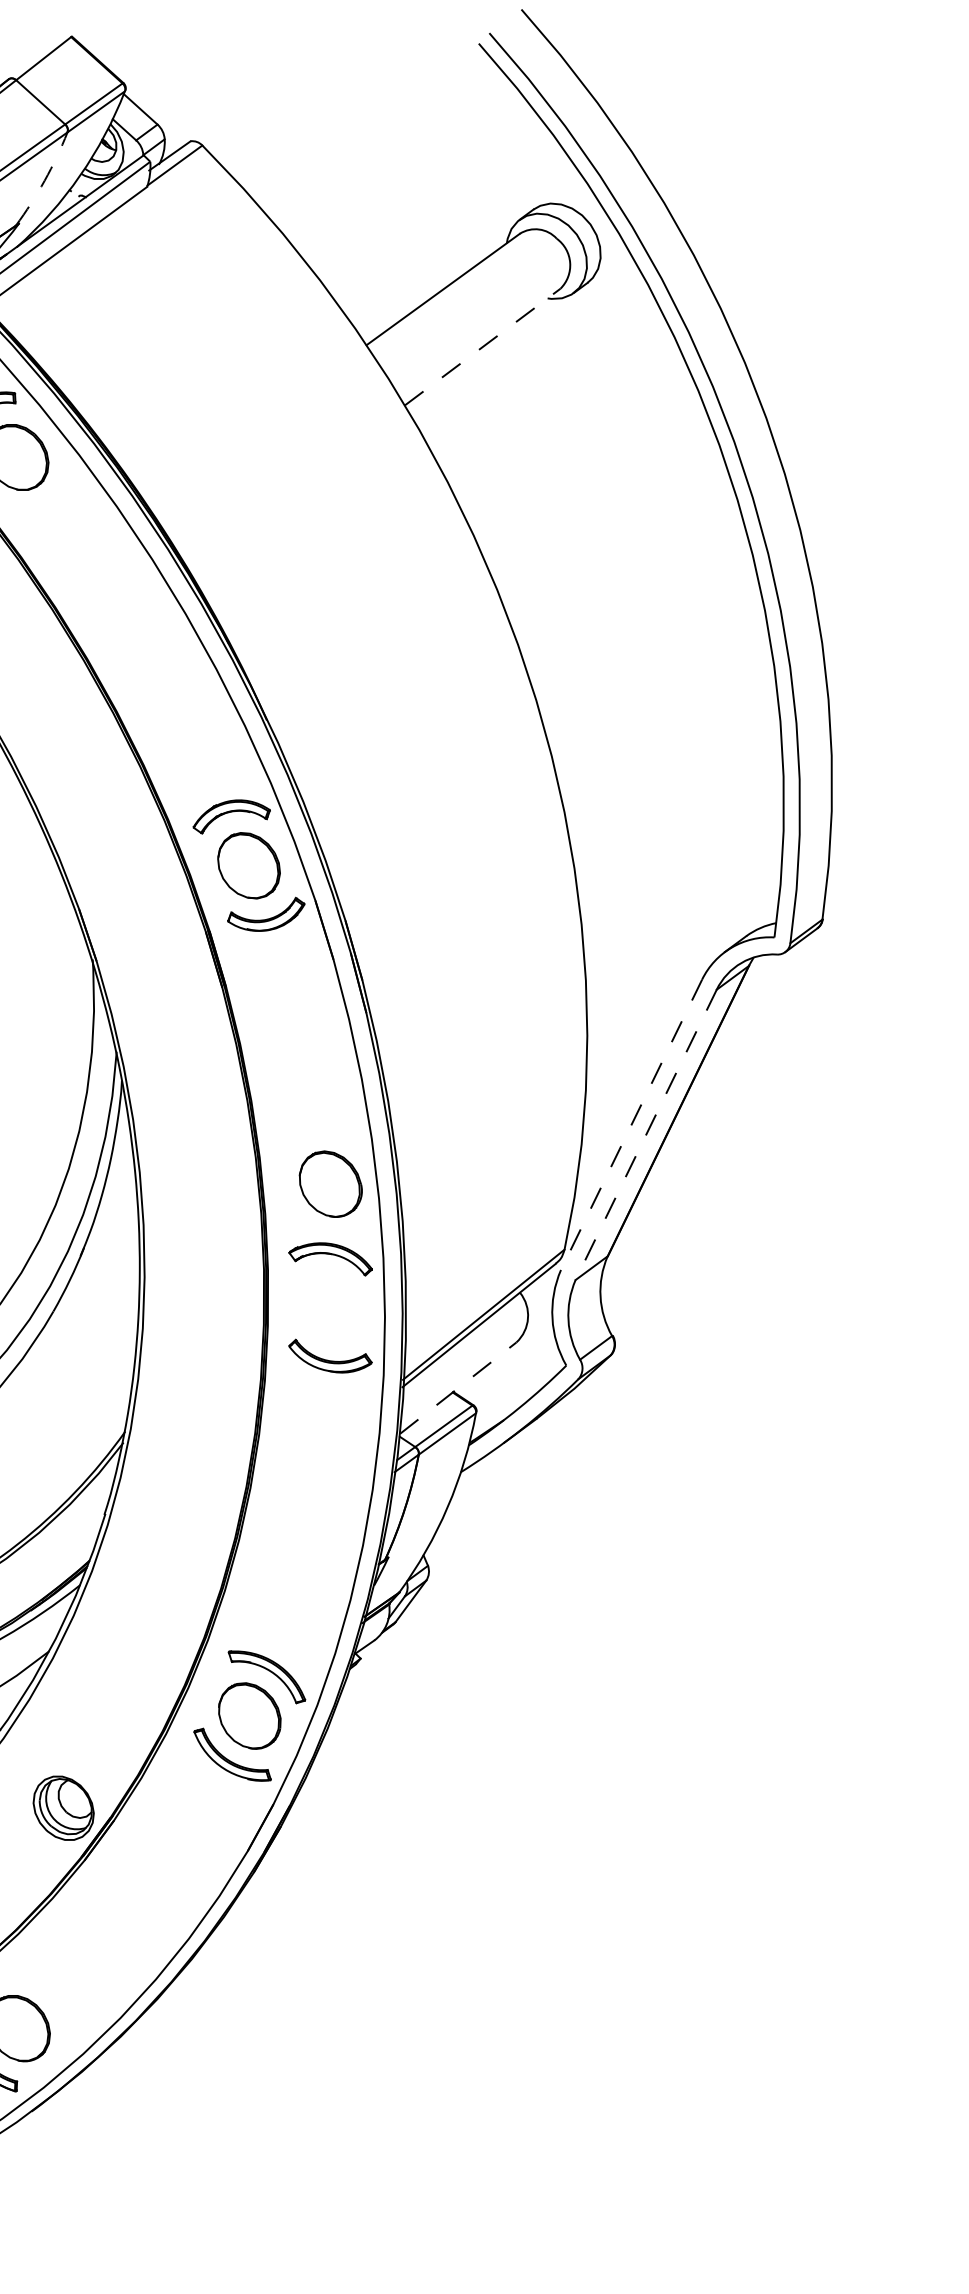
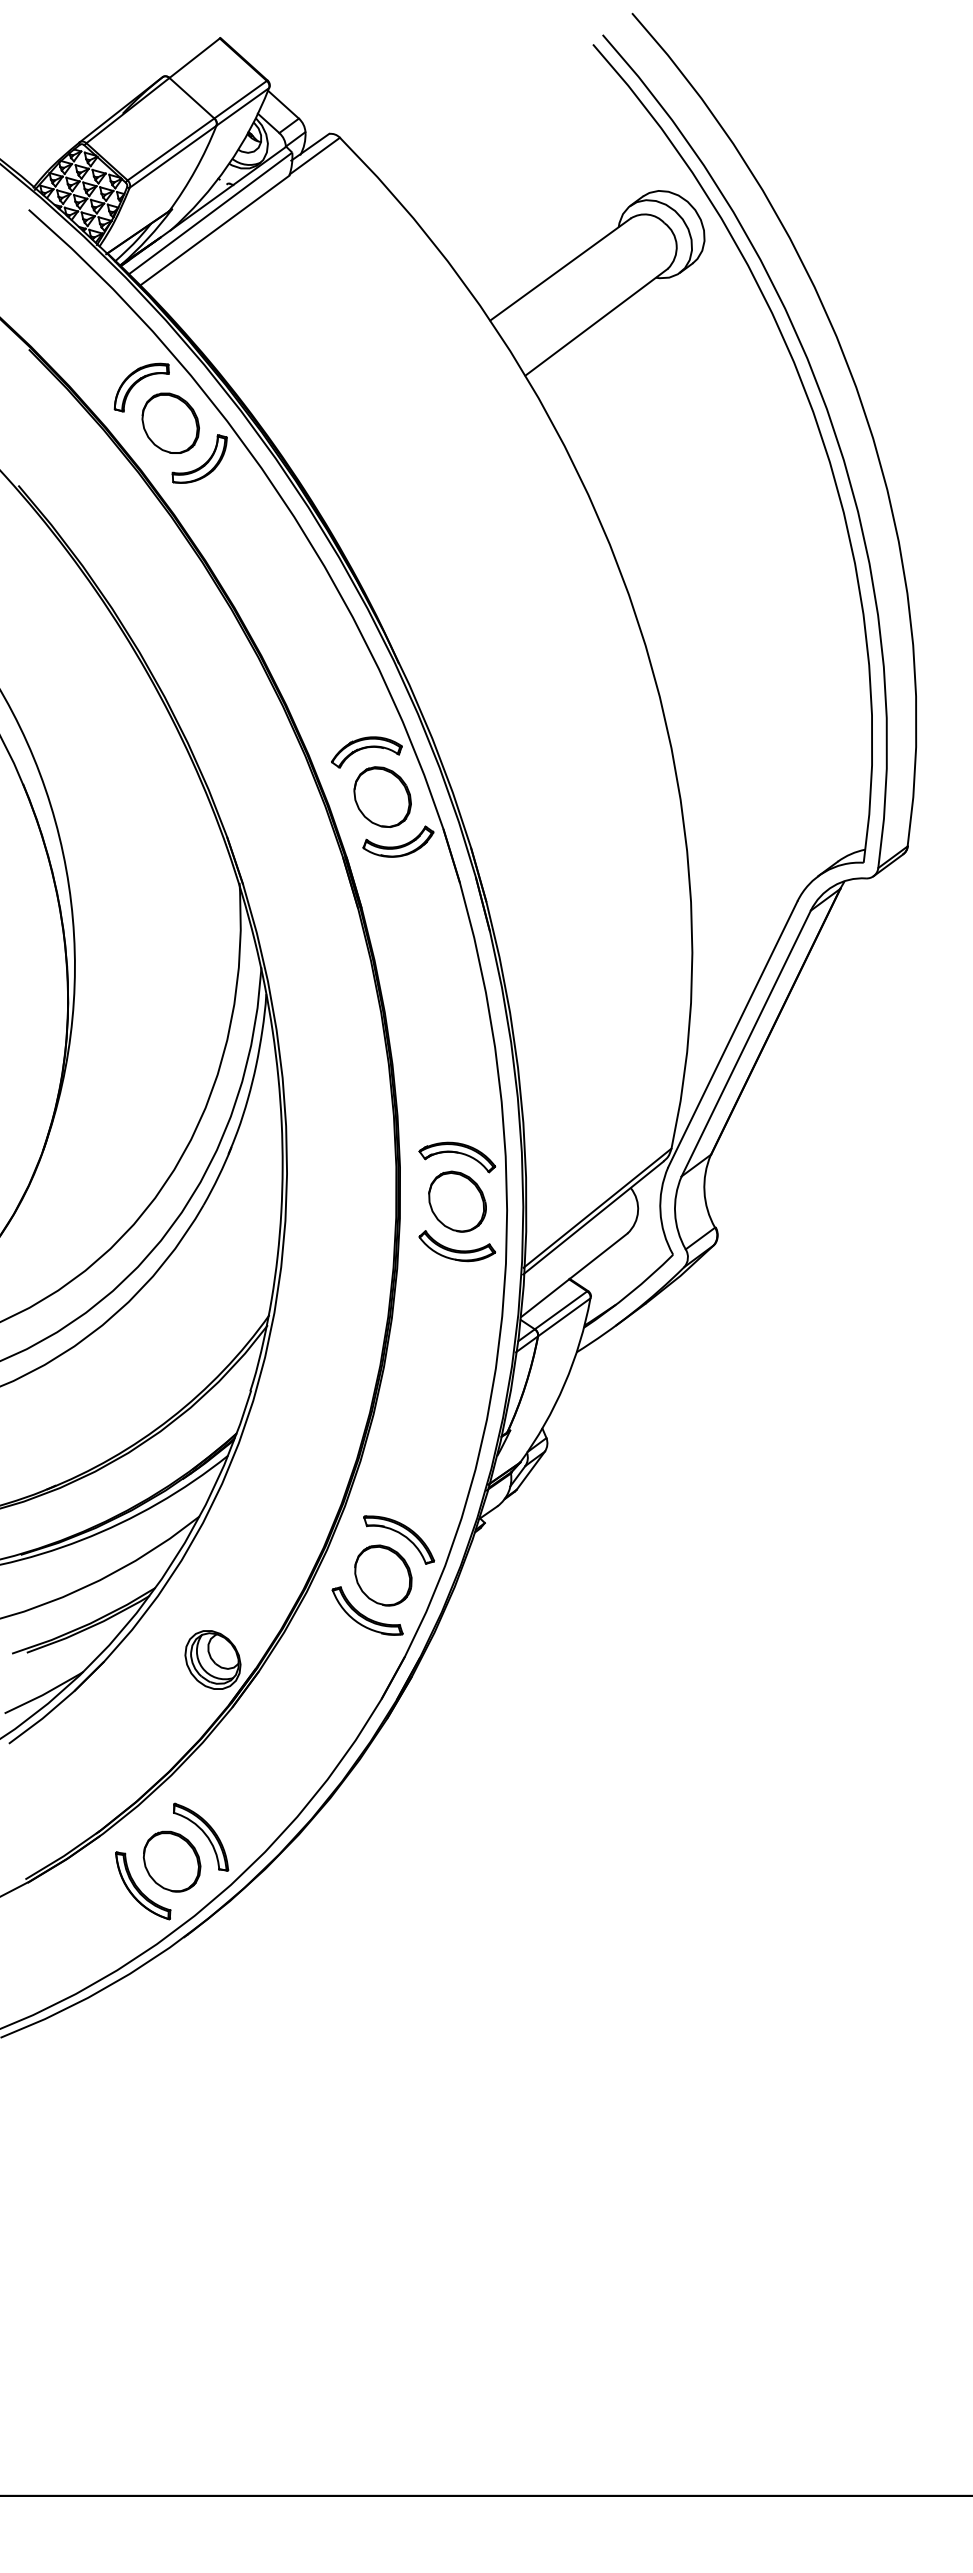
arc: (44, 181) -> (195, 170), dashed -> solid
line: (482, 347) -> (596, 322), dashed -> solid
part: (52, 502) -> (202, 464), added
line: (631, 1125) -> (732, 1034), dashed -> solid
line: (646, 1134) -> (746, 1043), dashed -> solid
part: (330, 1183) -> (457, 1201), moved
line: (458, 1388) -> (574, 1275), dashed -> solid
part: (51, 2001) -> (201, 1836), added

